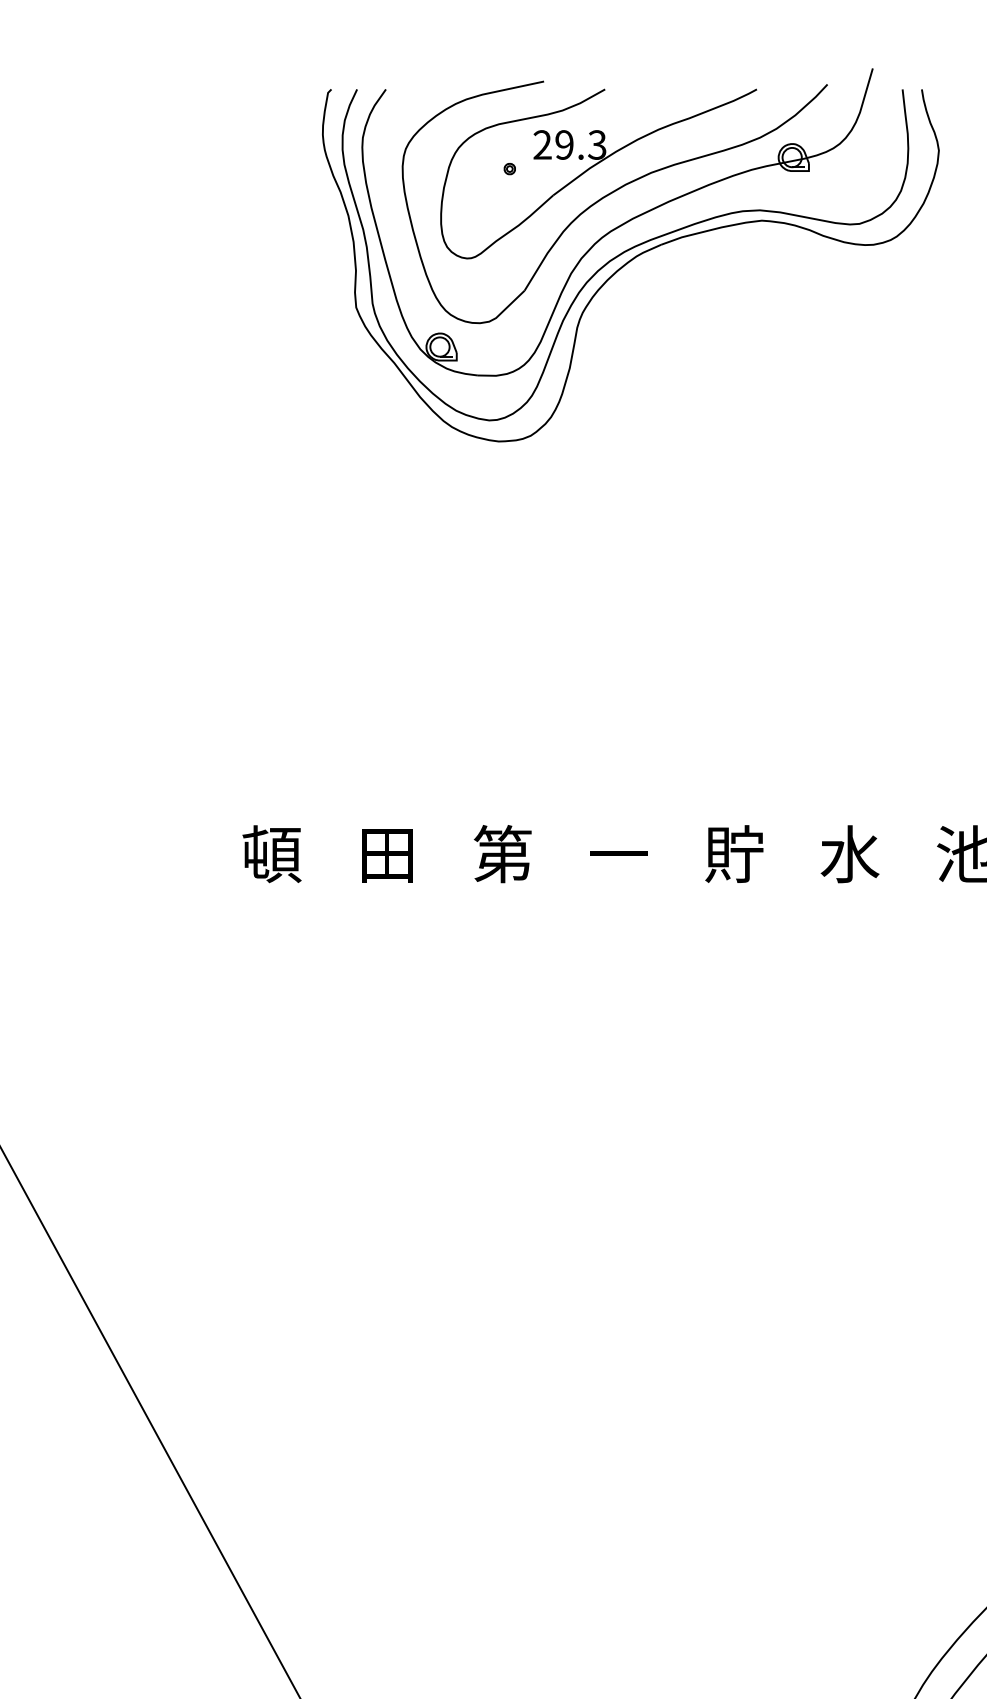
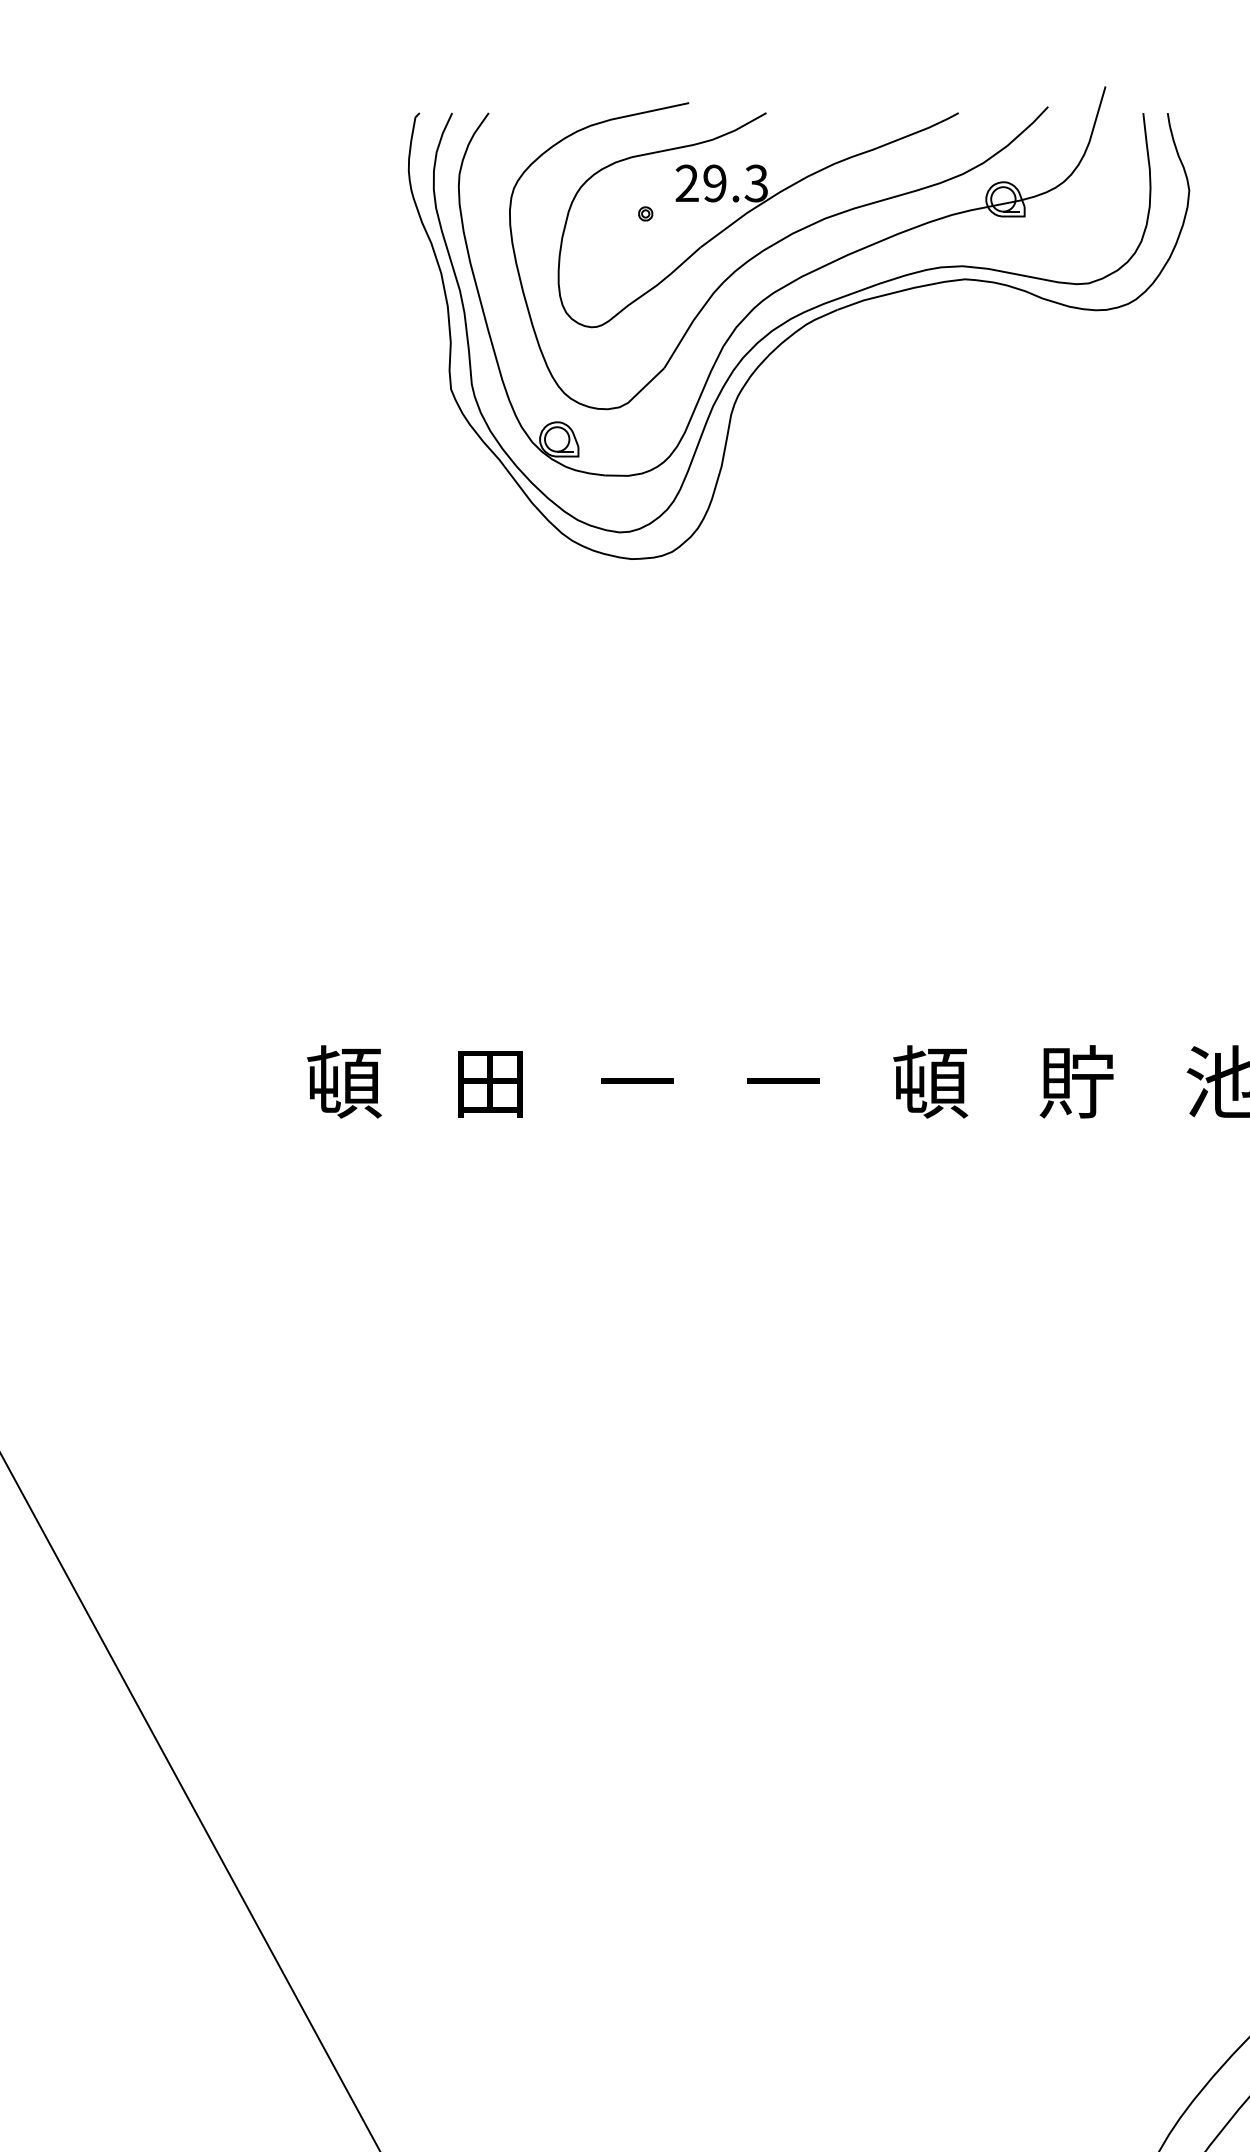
text: (502, 854) -> (636, 1082), 第 -> 一
text: (734, 854) -> (930, 1082), 貯 -> 頓
text: (849, 854) -> (1076, 1082), 水 -> 貯

